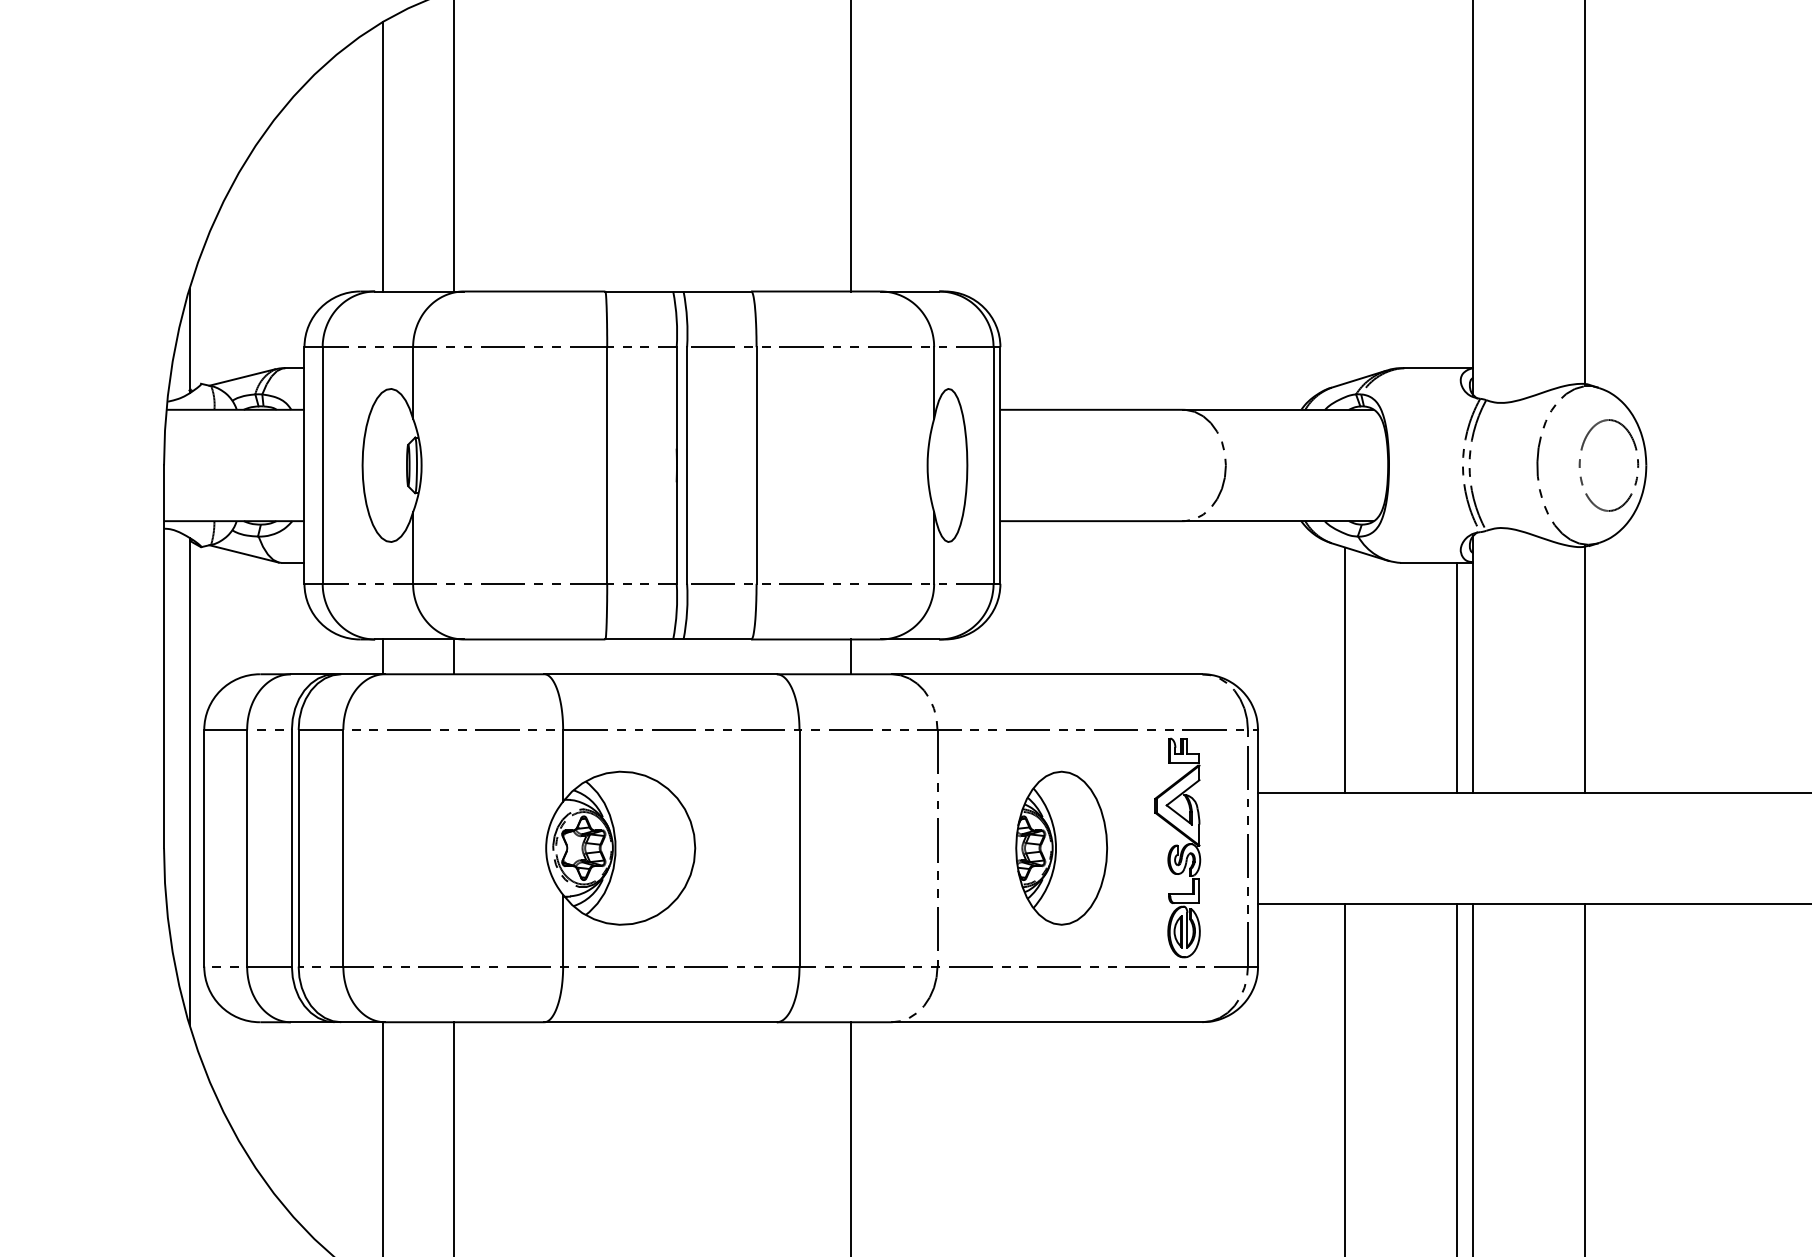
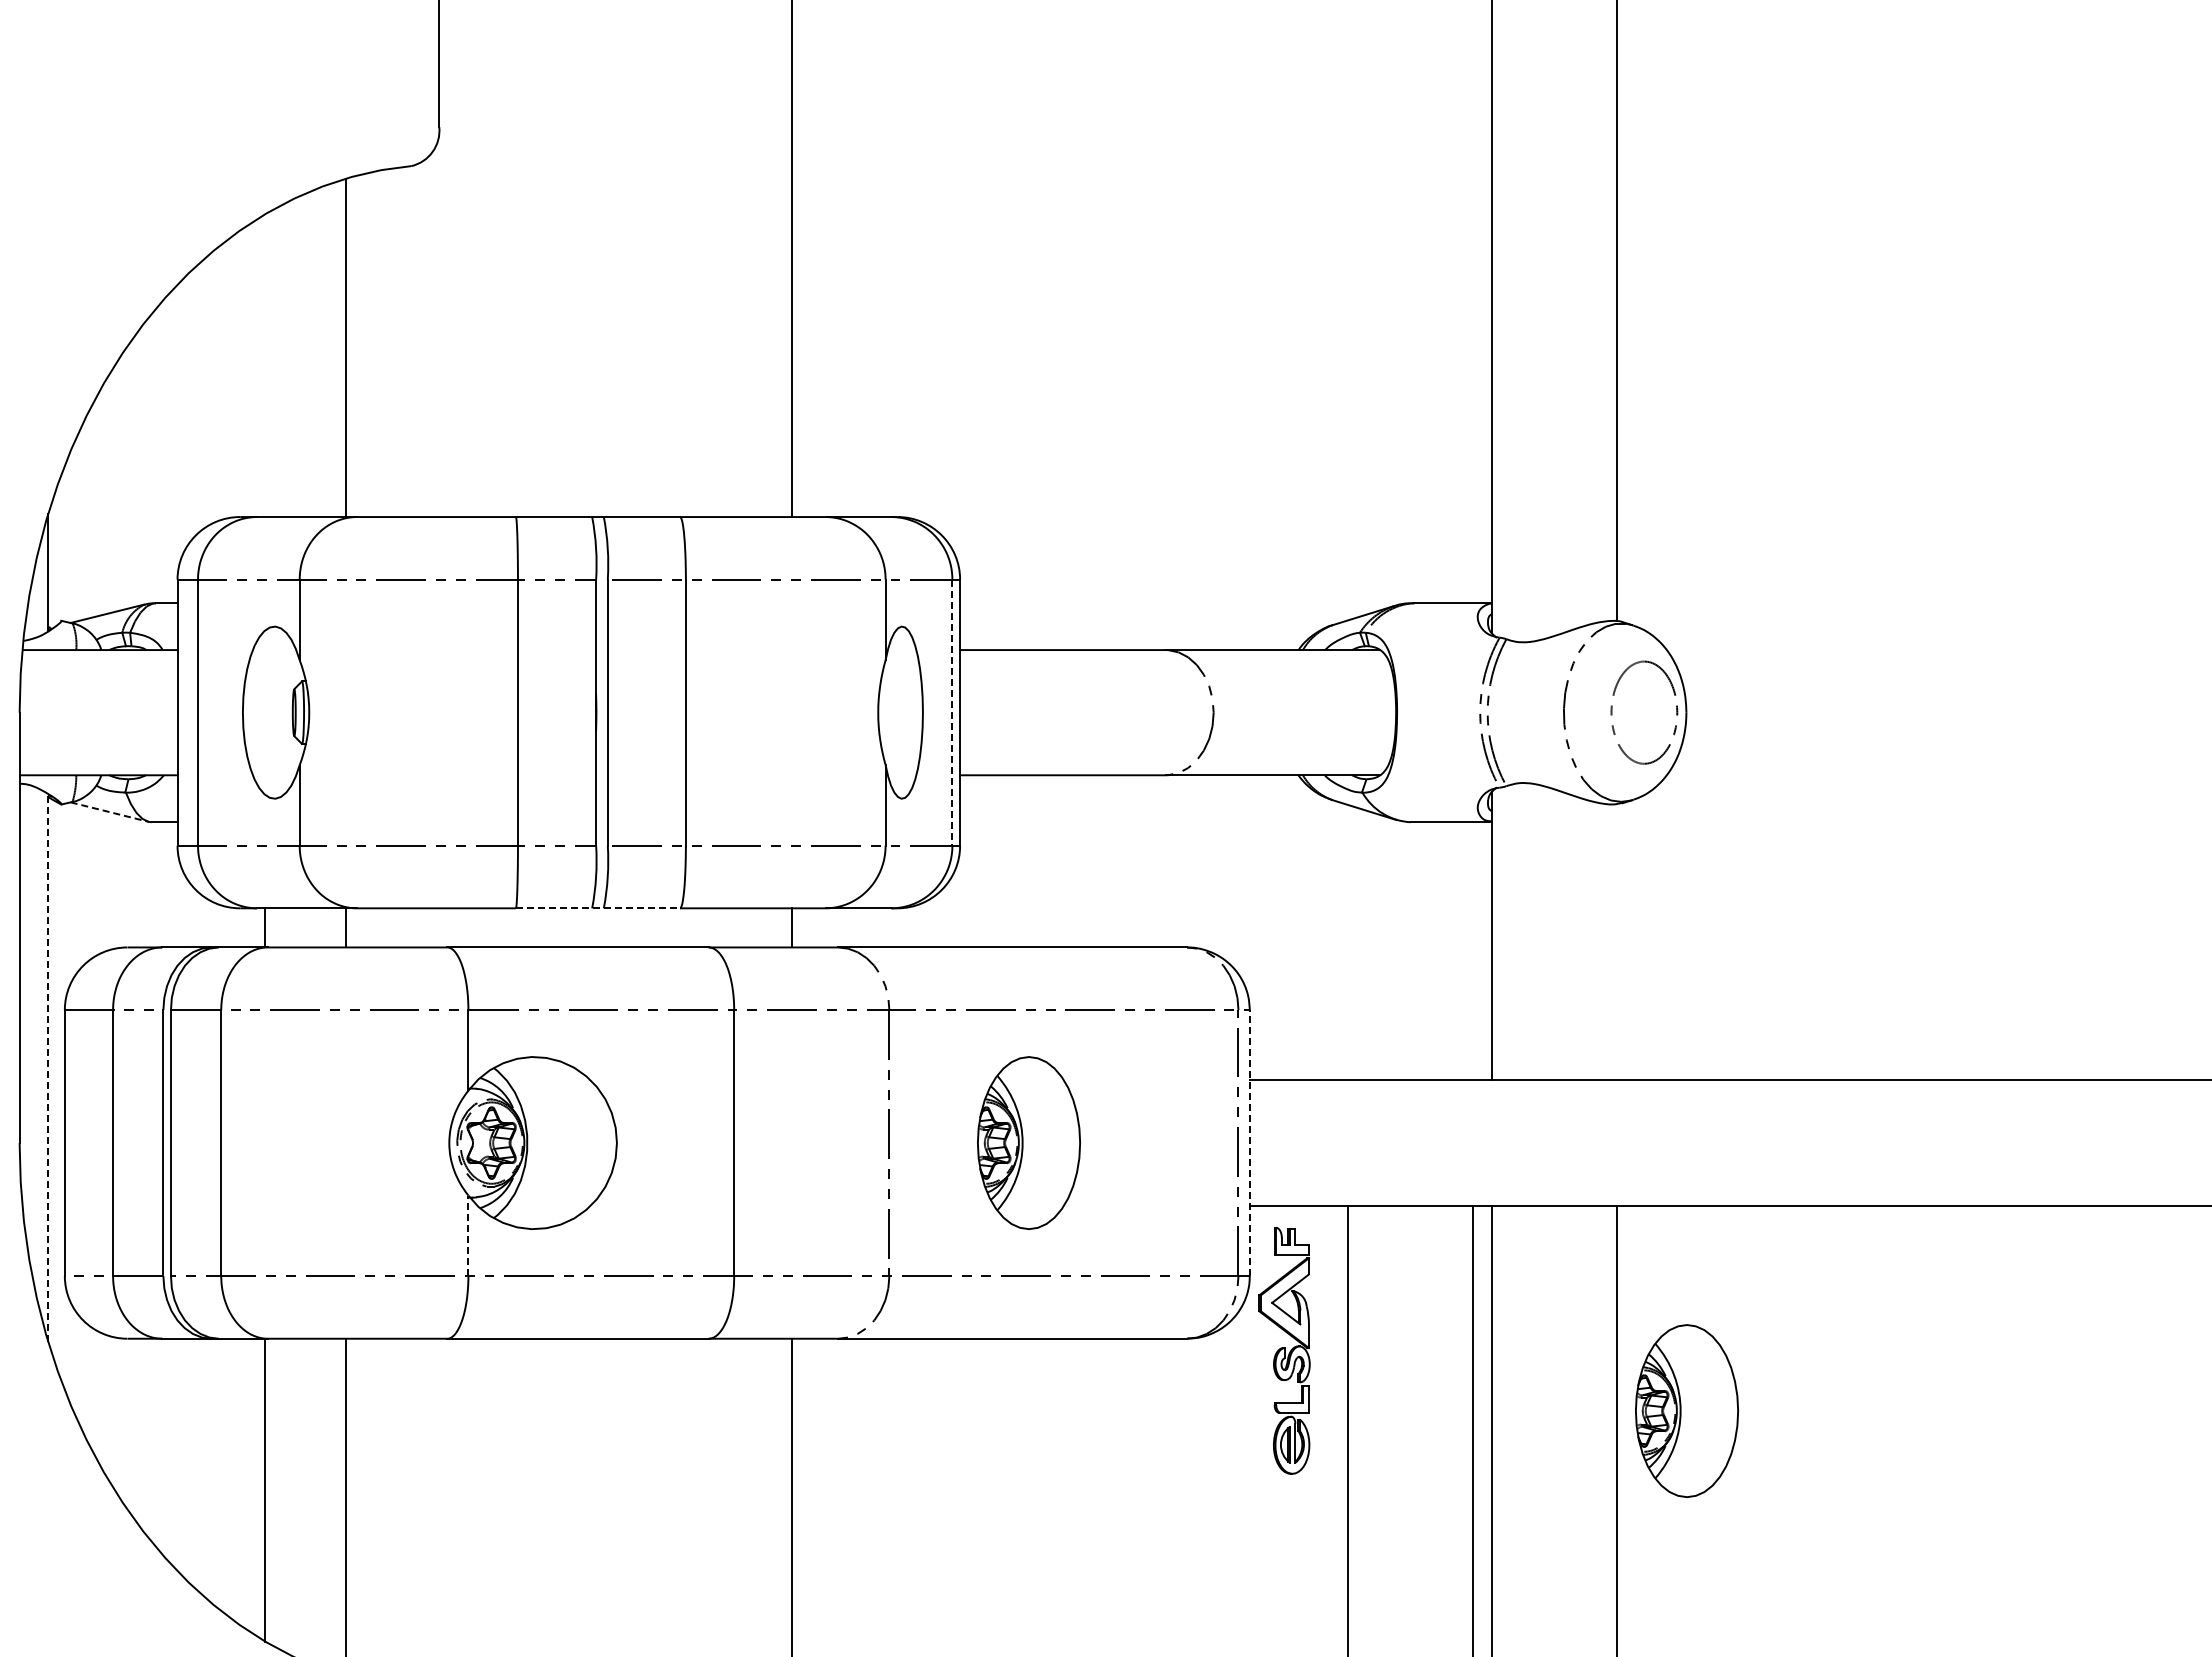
line: (382, 156) -> (265, 365), removed
line: (993, 466) -> (952, 713), solid -> dashed
line: (244, 554) -> (110, 812), solid -> dashed
line: (678, 639) -> (598, 908), solid -> dashed
line: (1585, 668) -> (1617, 941), removed
line: (1344, 669) -> (1347, 942), removed
line: (1456, 677) -> (1473, 951), removed
line: (189, 781) -> (48, 1068), solid -> dashed
part: (1177, 847) -> (1284, 1350), moved
line: (1257, 847) -> (1249, 1142), solid -> dashed
line: (563, 930) -> (468, 1235), solid -> dashed
part: (1646, 1086) -> (1686, 1410), added

